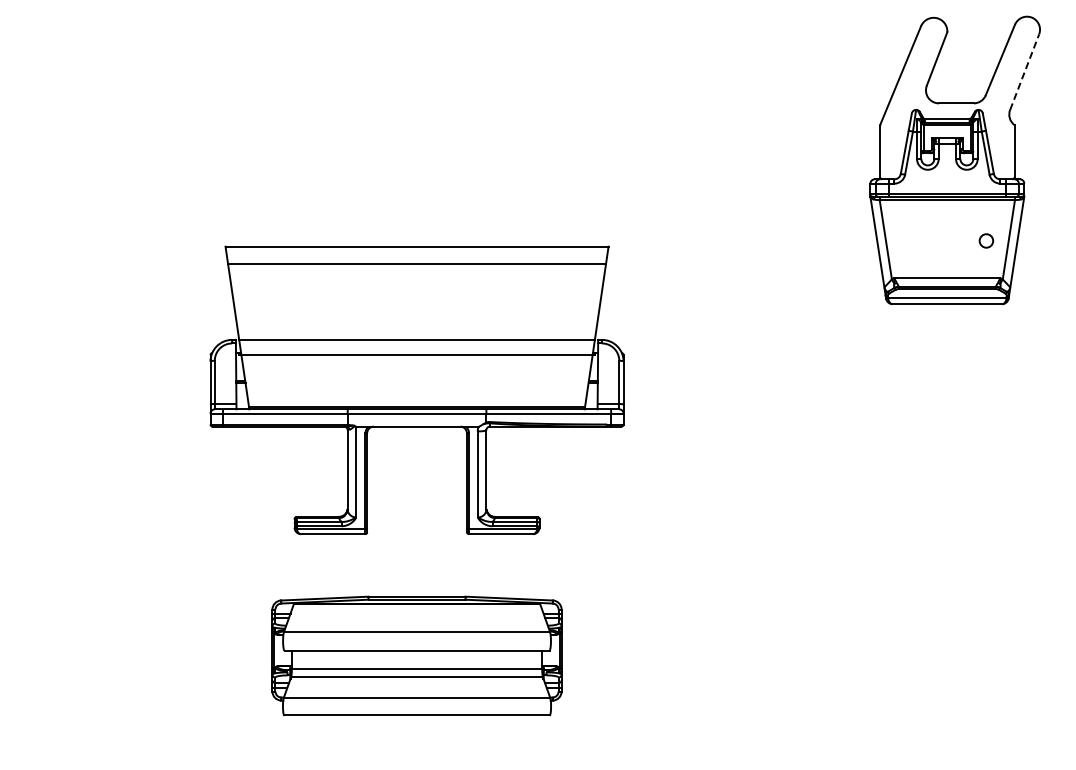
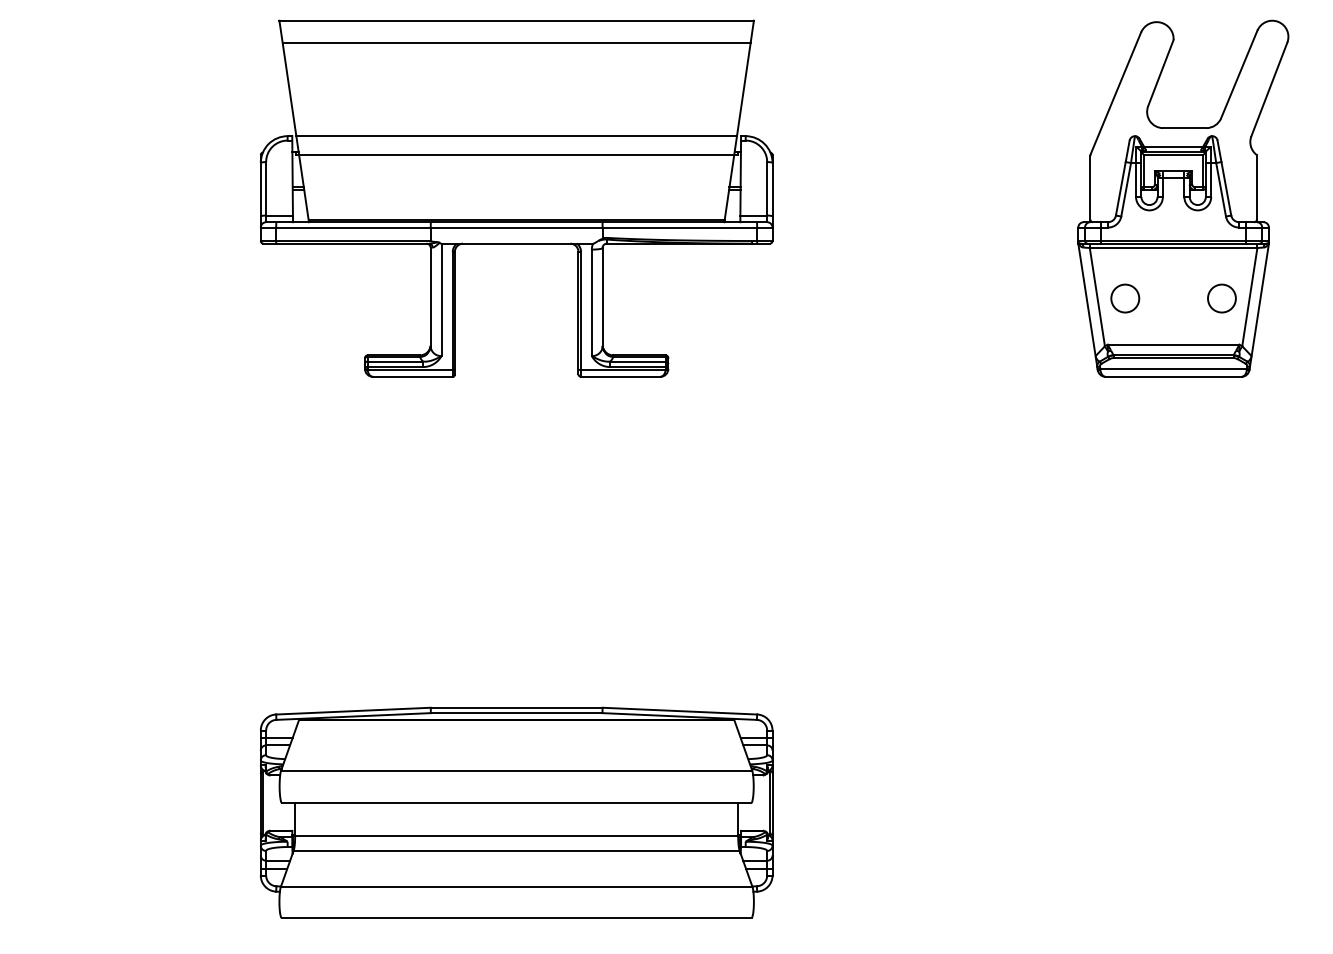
line: (1024, 72) -> (1269, 89), dashed -> solid
circle: (908, 240) -> (1125, 297), added
circle: (986, 240) -> (1222, 297), size x1.67
part: (416, 390) -> (515, 198), moved
part: (416, 655) -> (515, 812), size x1.43

